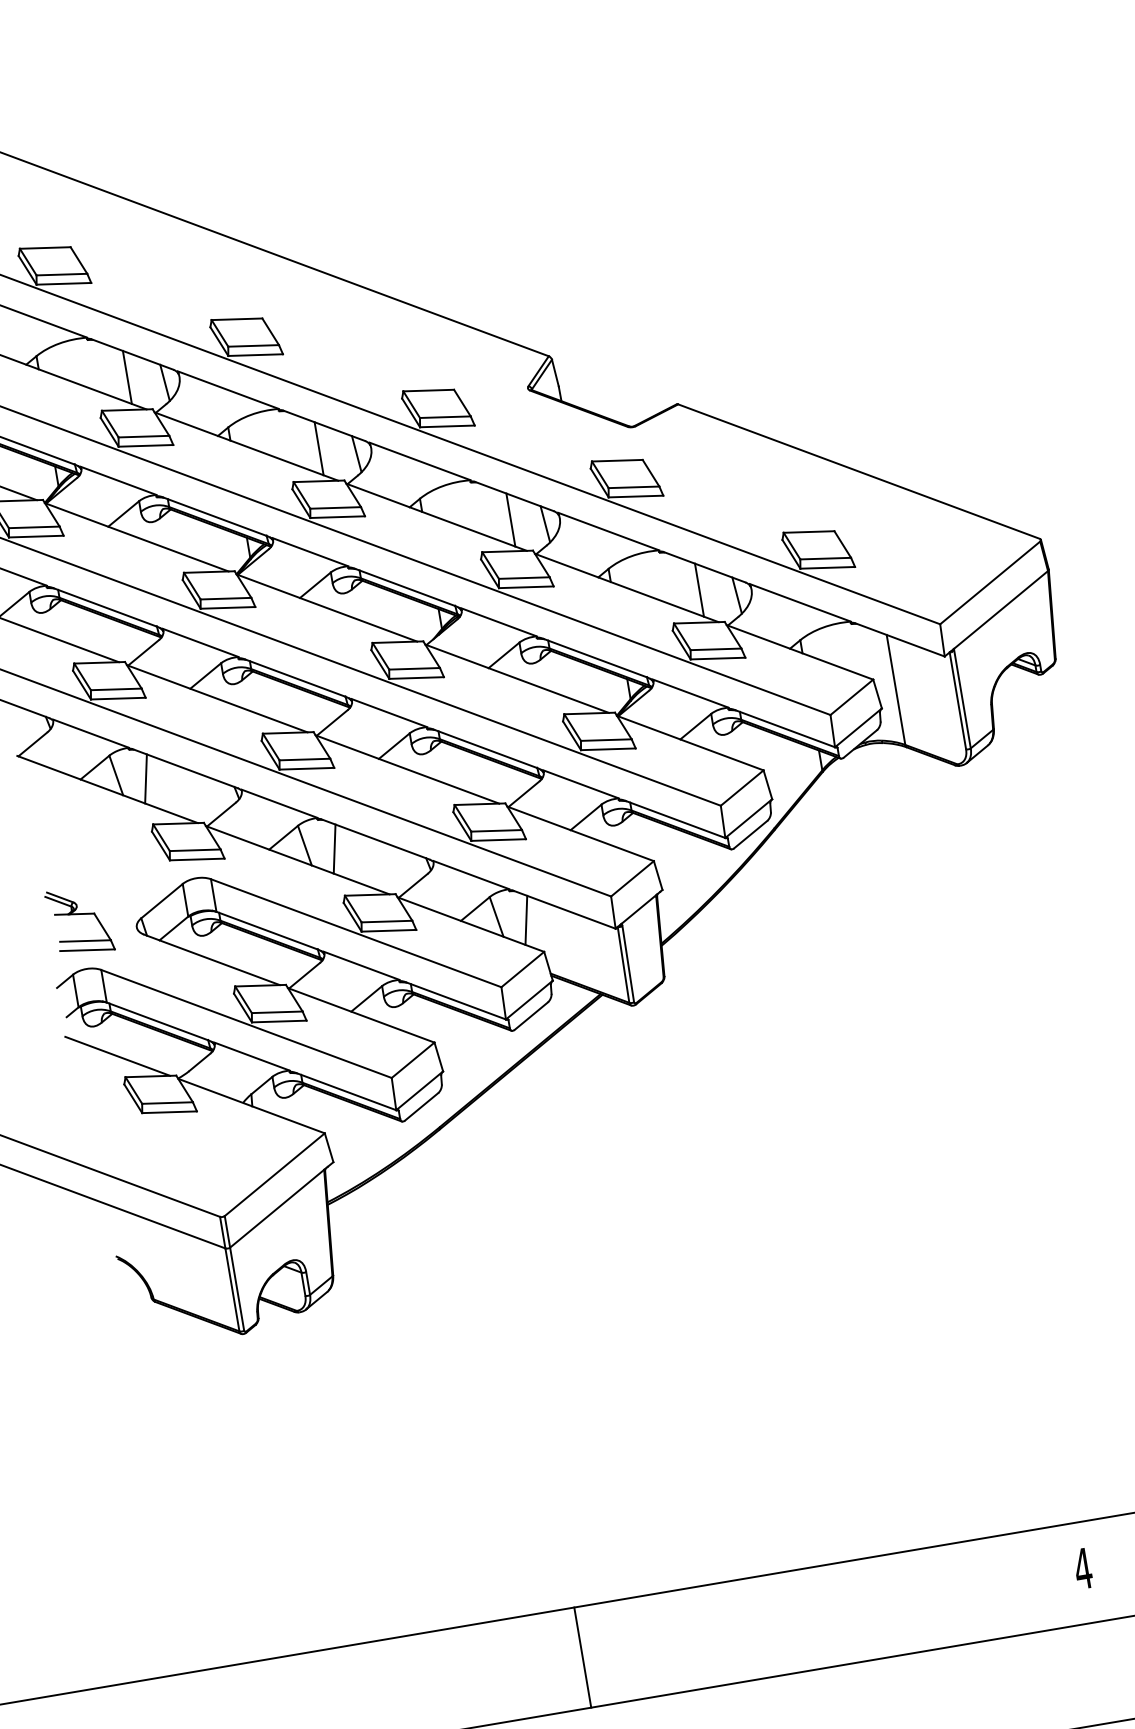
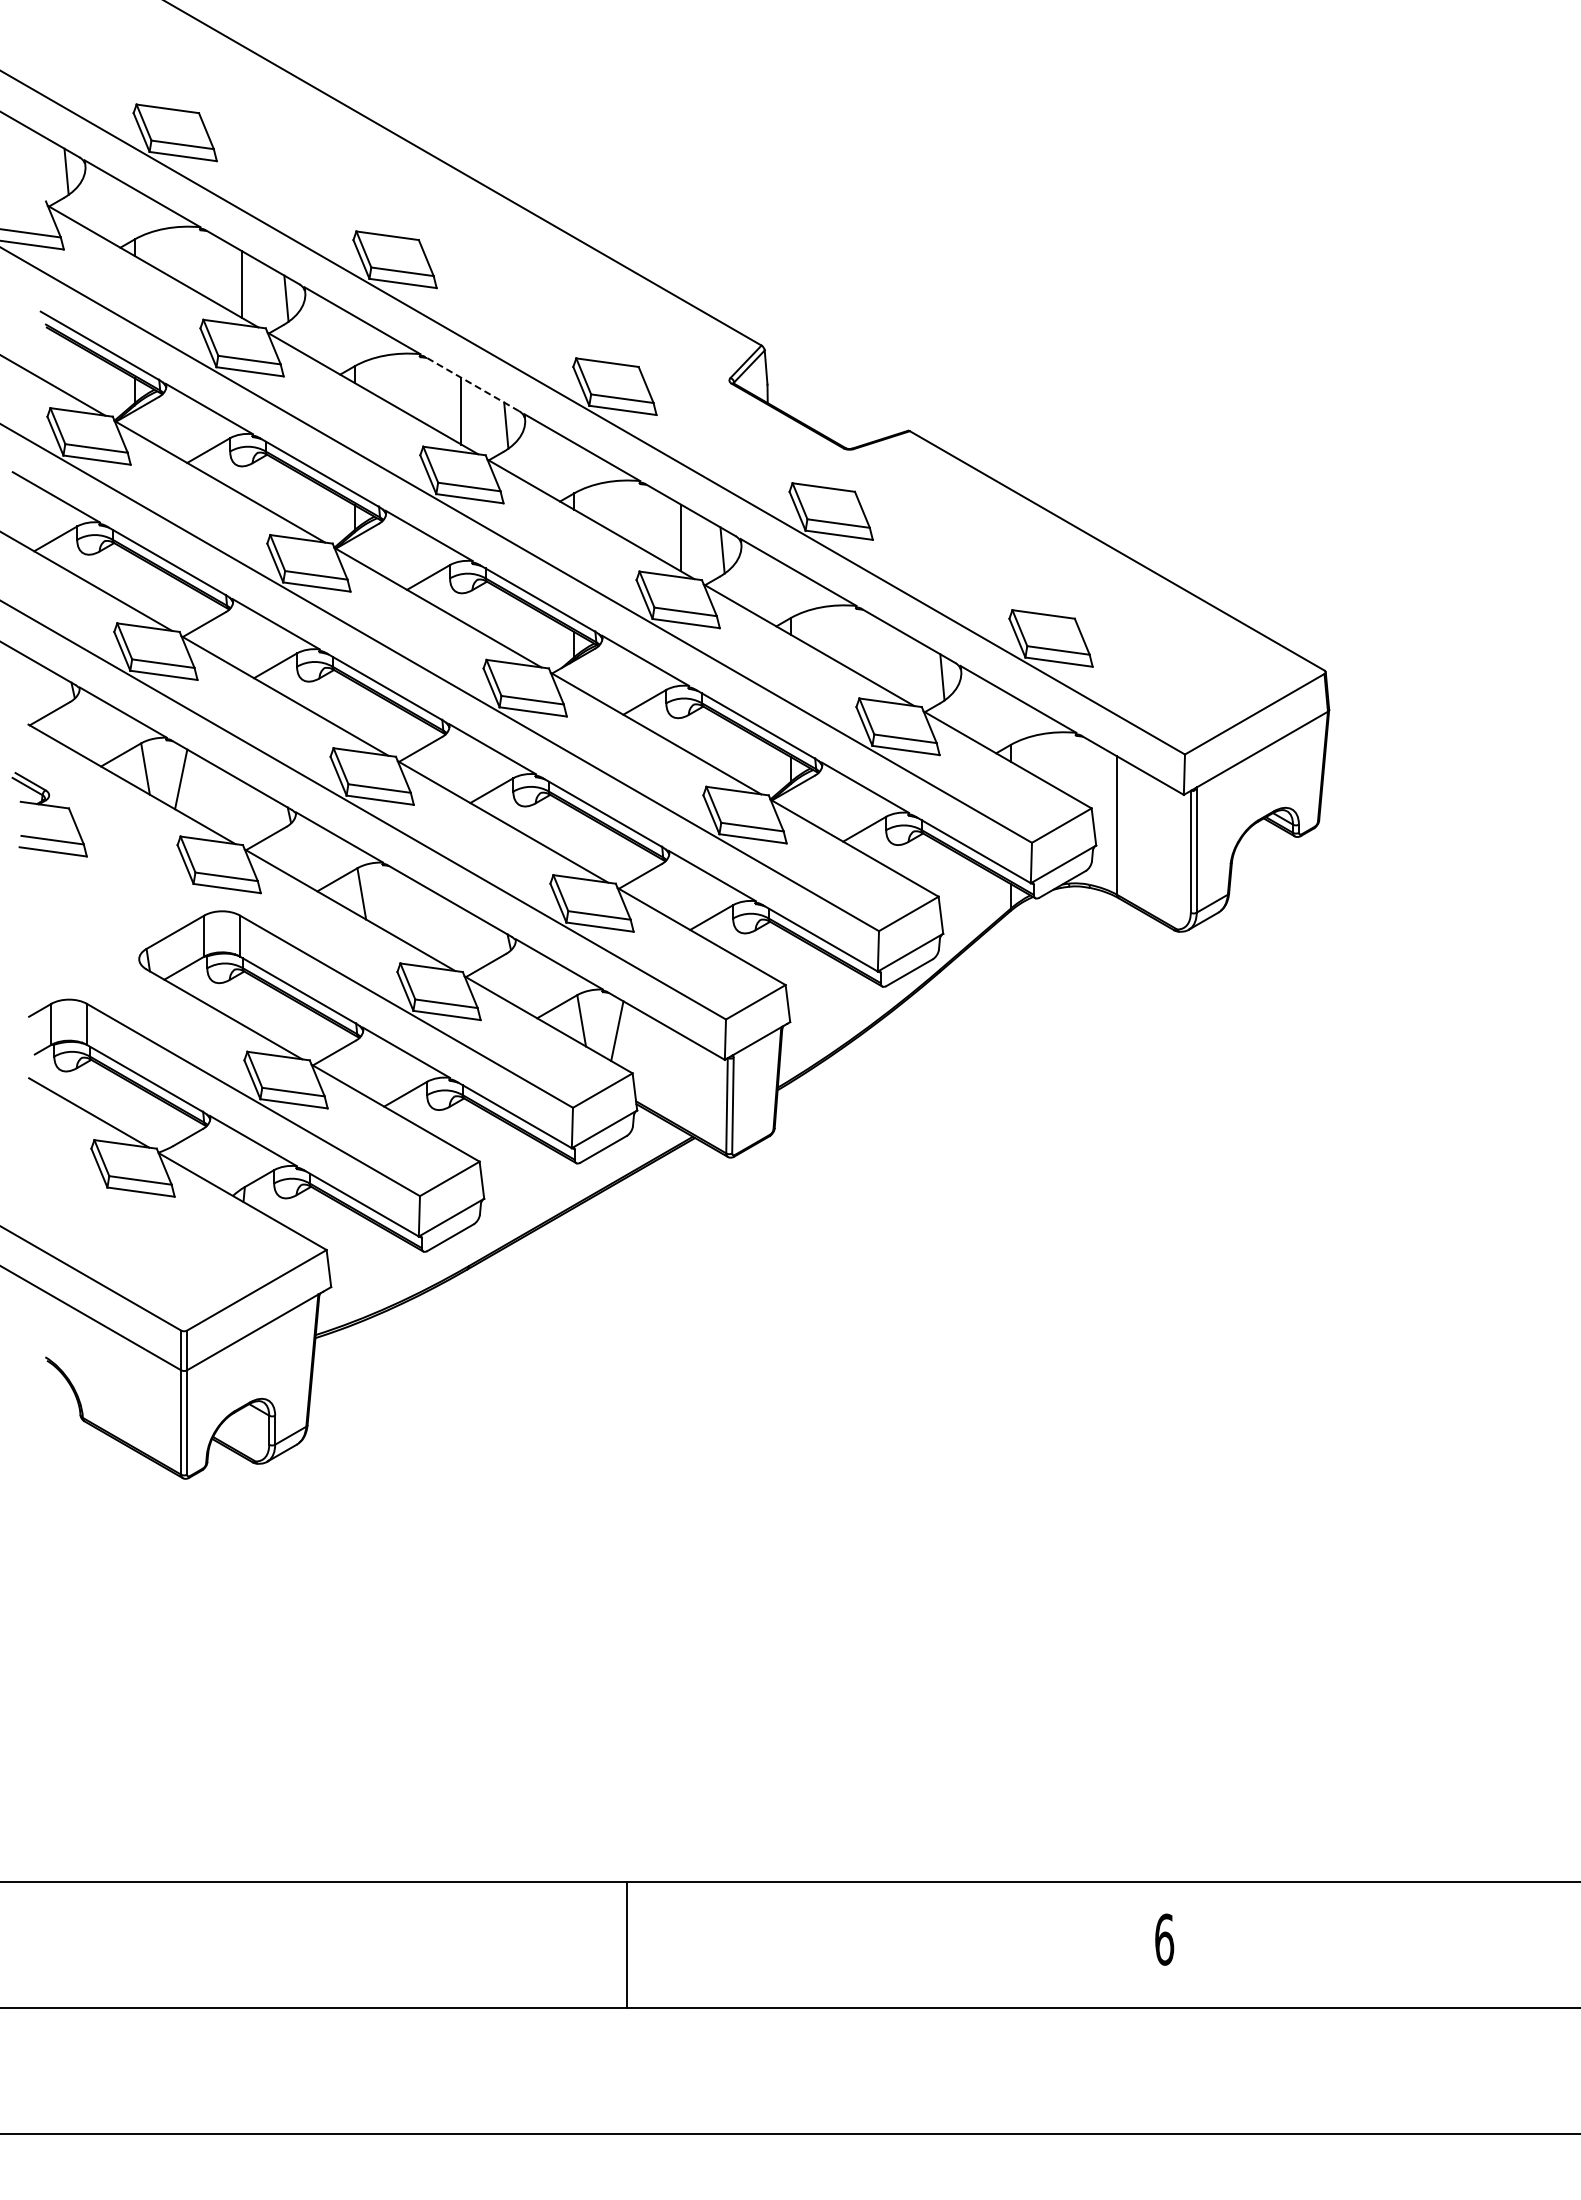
line: (323, 425) -> (471, 383), solid -> dashed
line: (699, 589) -> (897, 662), removed
line: (334, 849) -> (397, 904), removed
part: (81, 915) -> (52, 807), moved
text: (1083, 1568) -> (1164, 1939), 4 -> 6
line: (582, 1657) -> (626, 1944), moved

